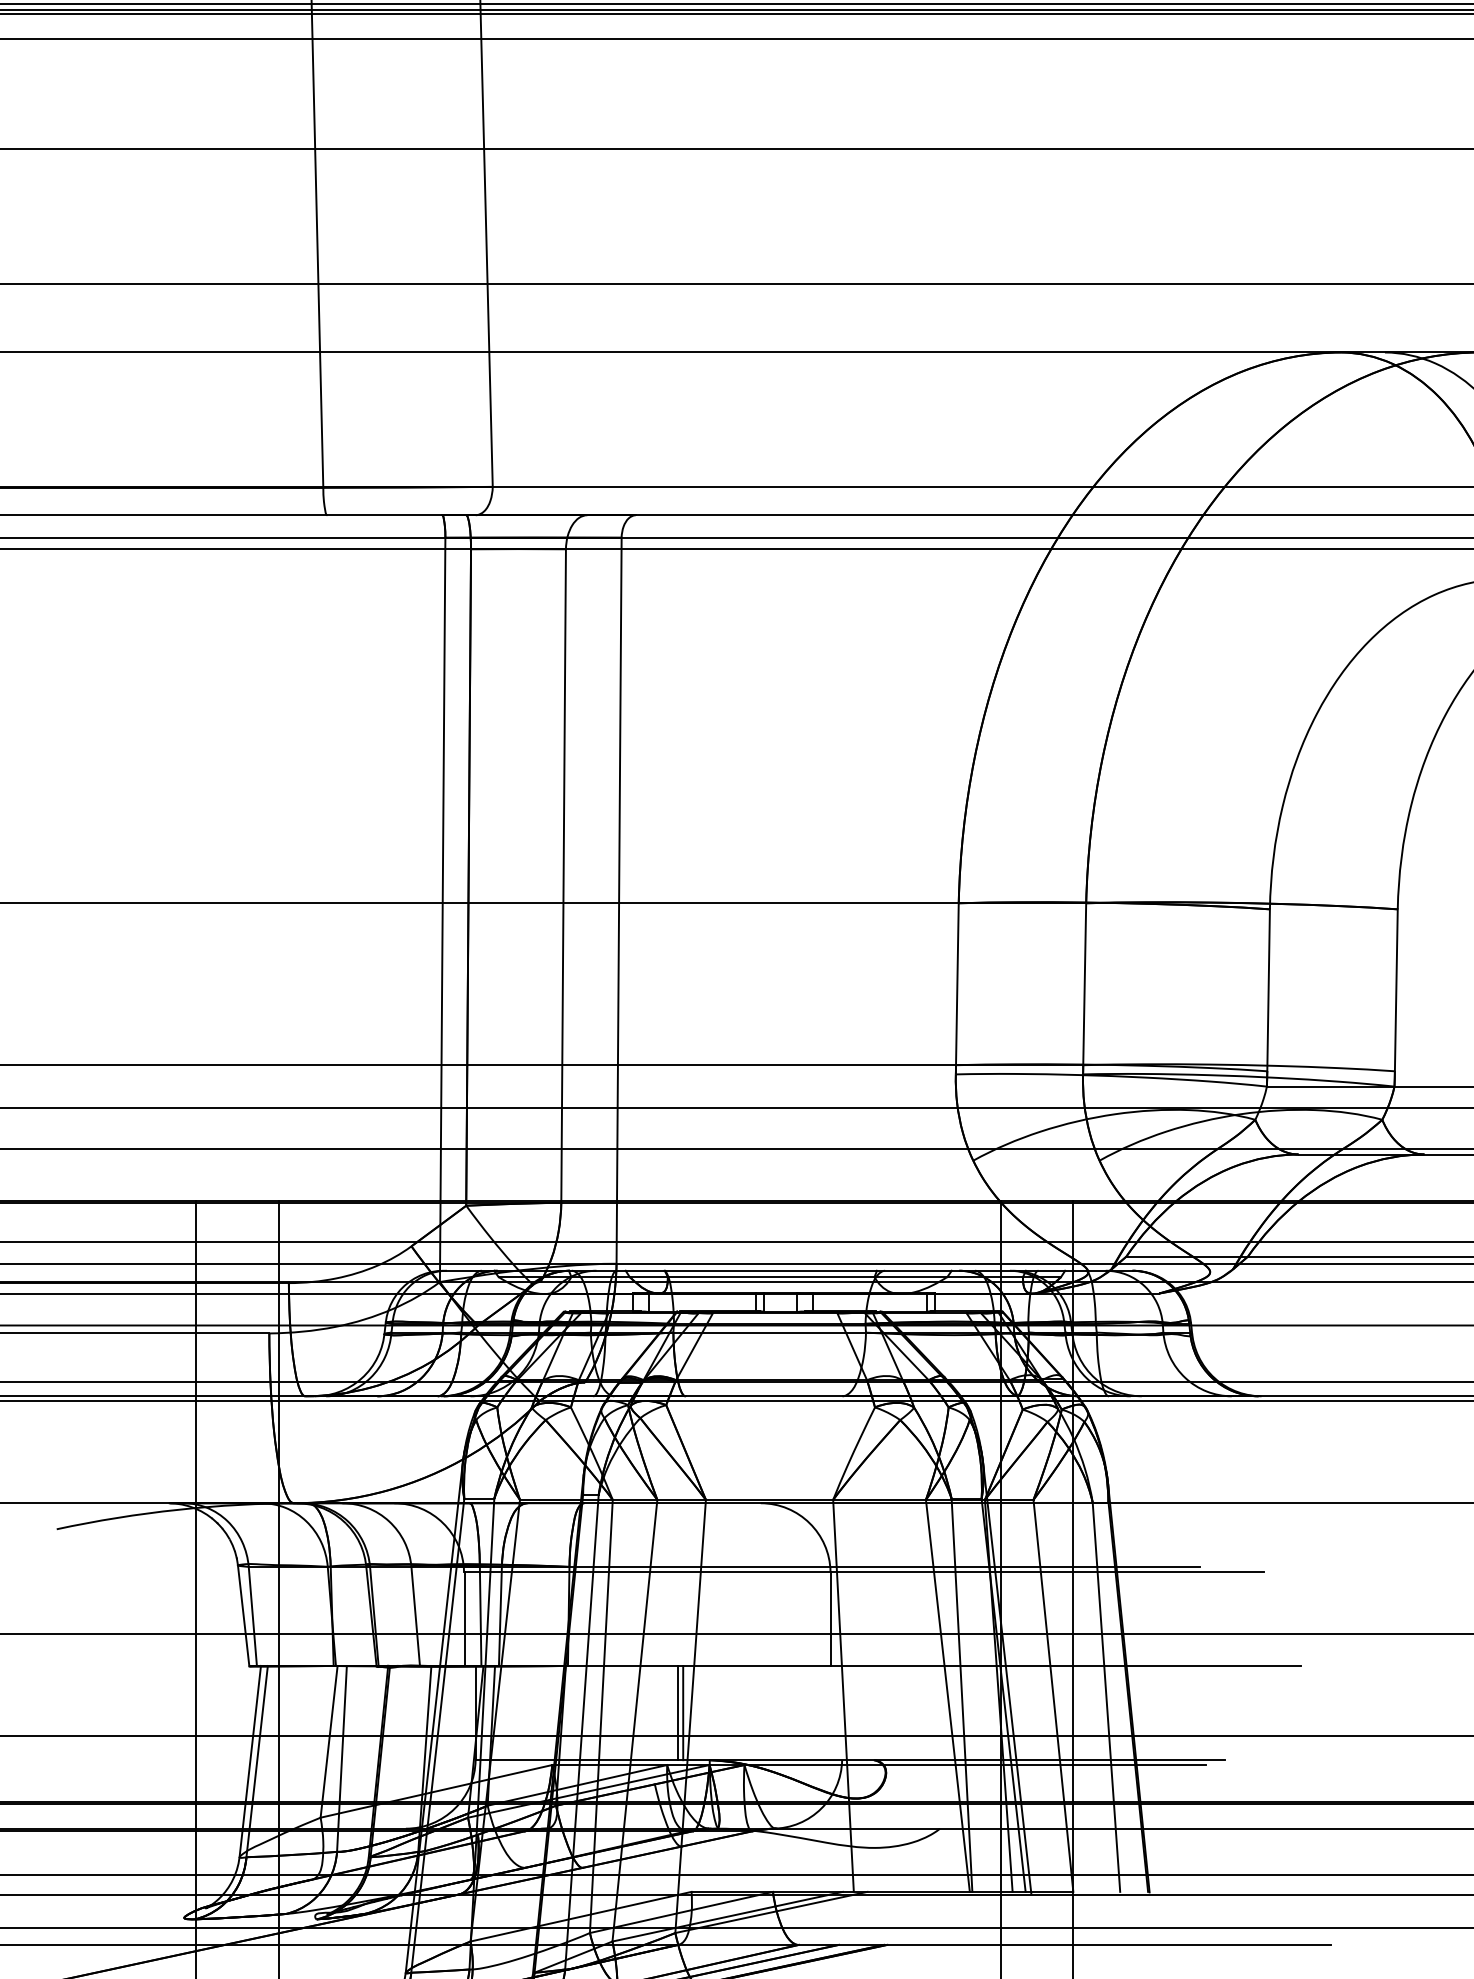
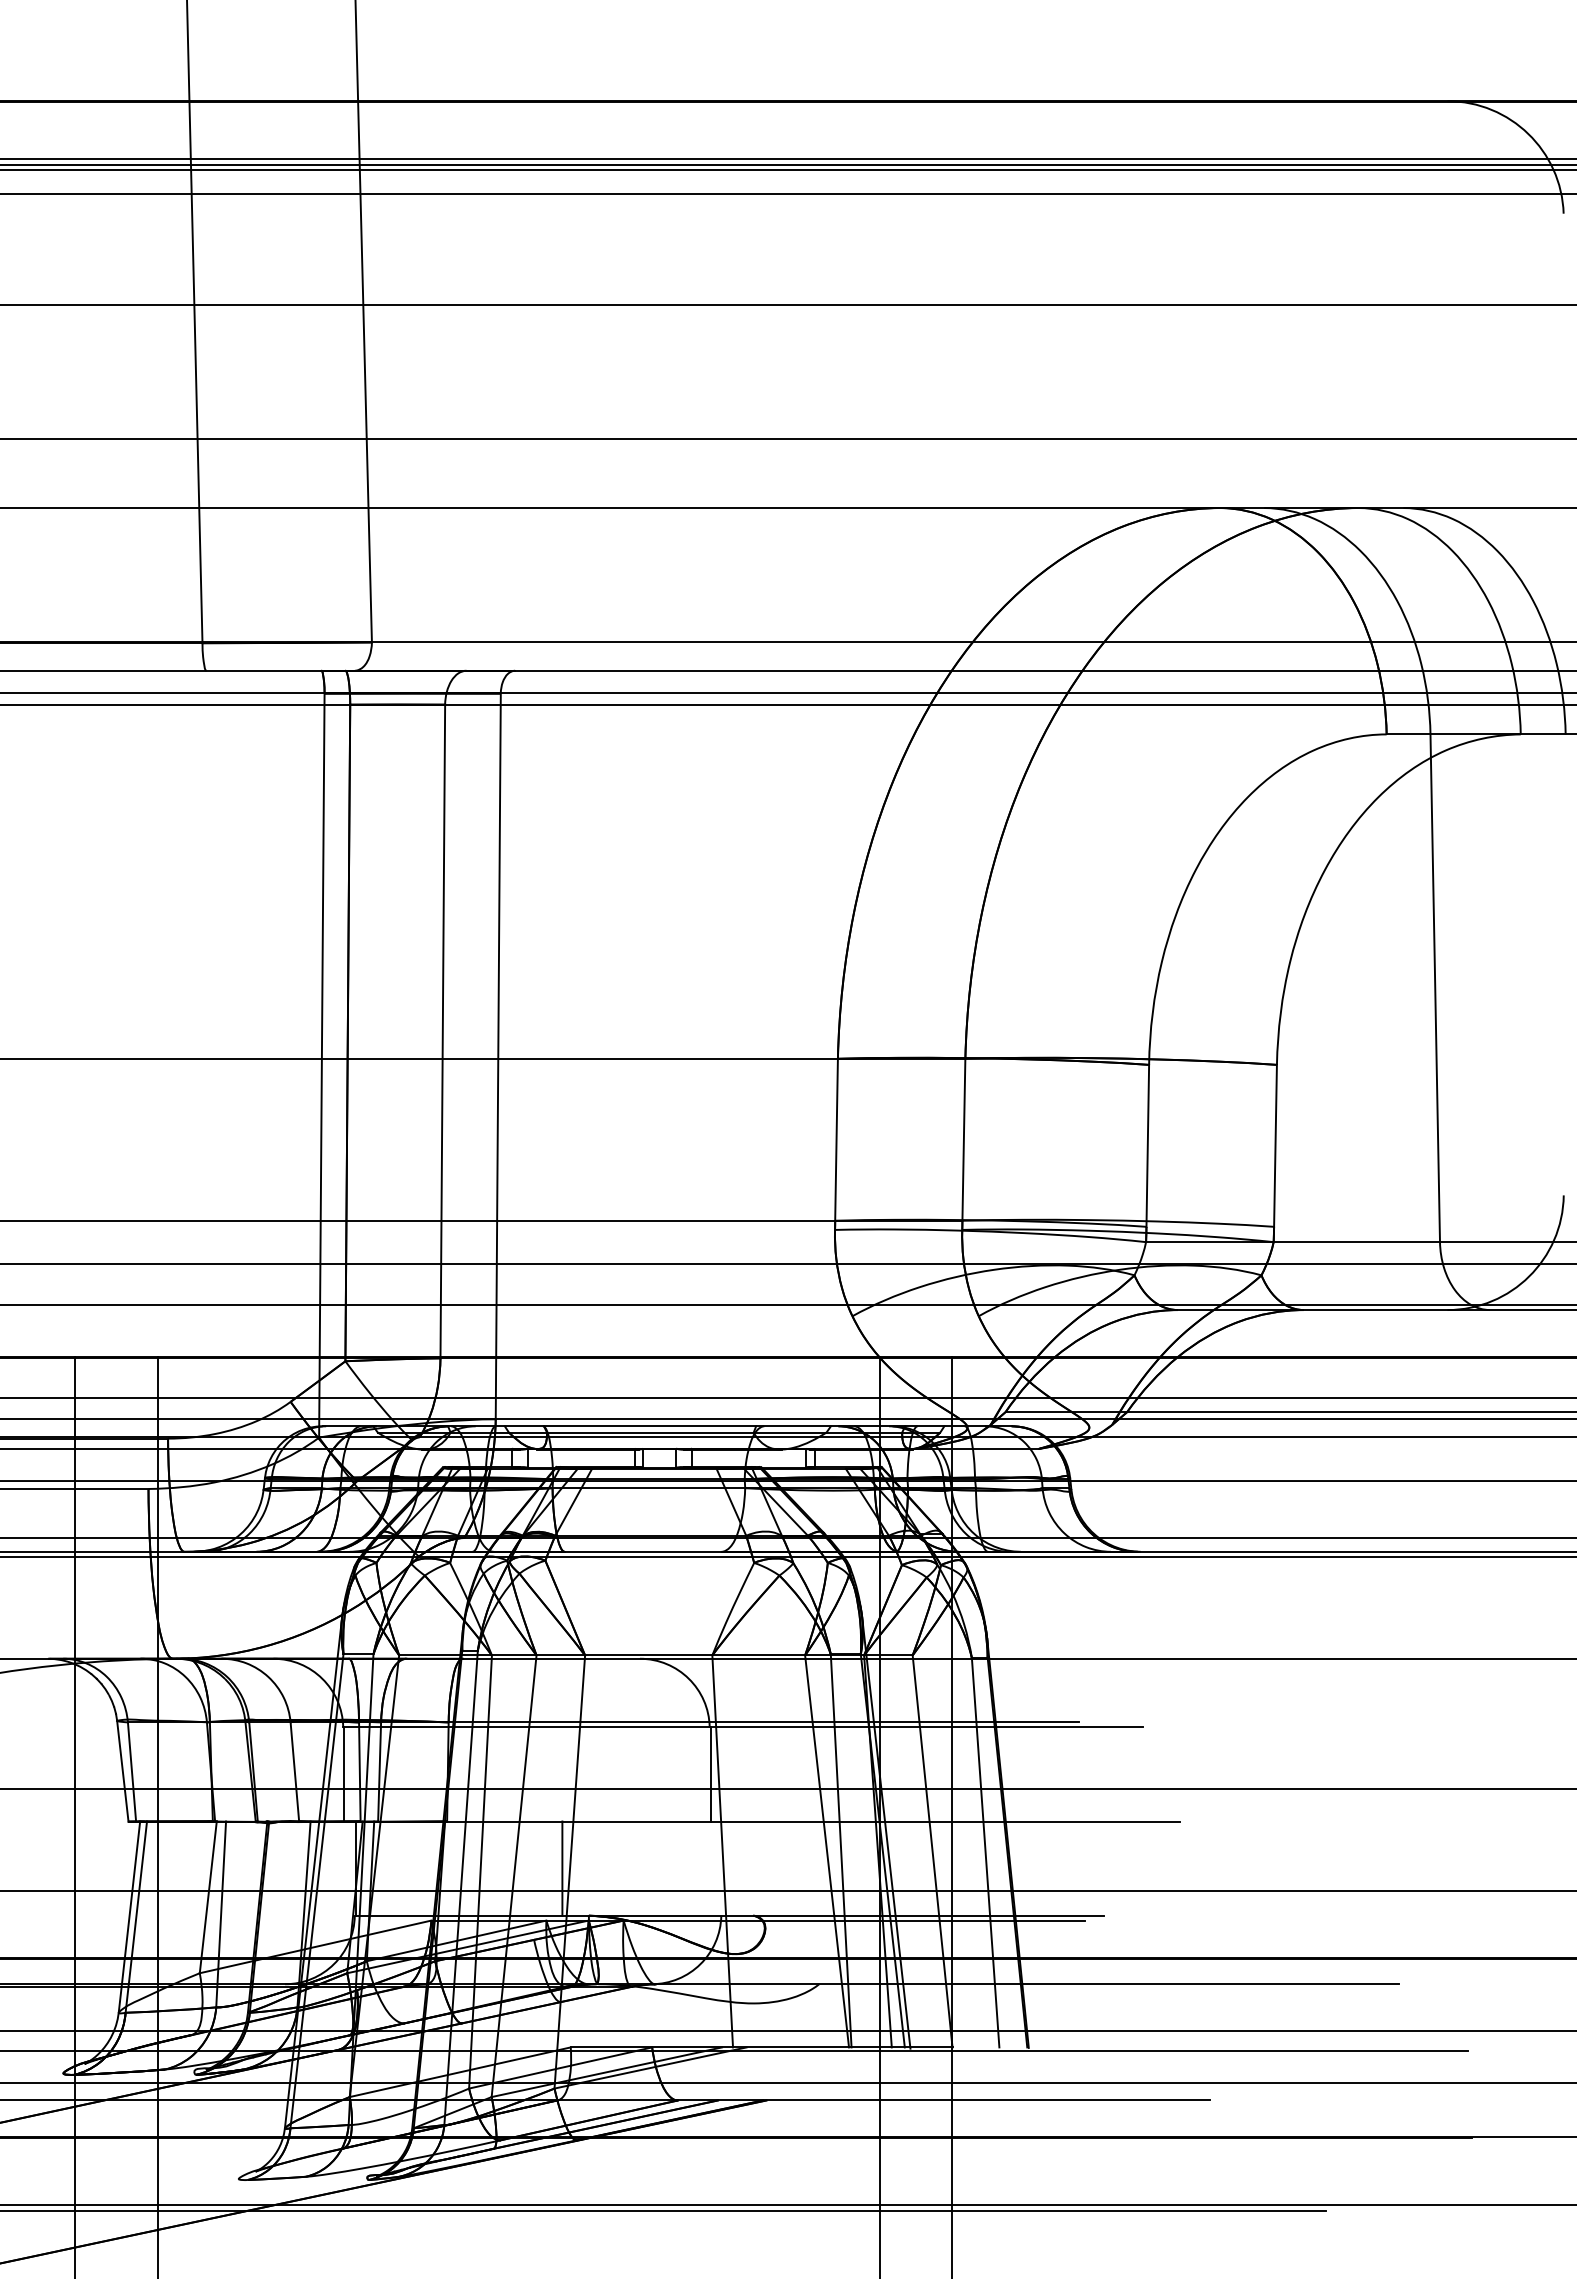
line: (678, 1712) -> (557, 1868), removed

